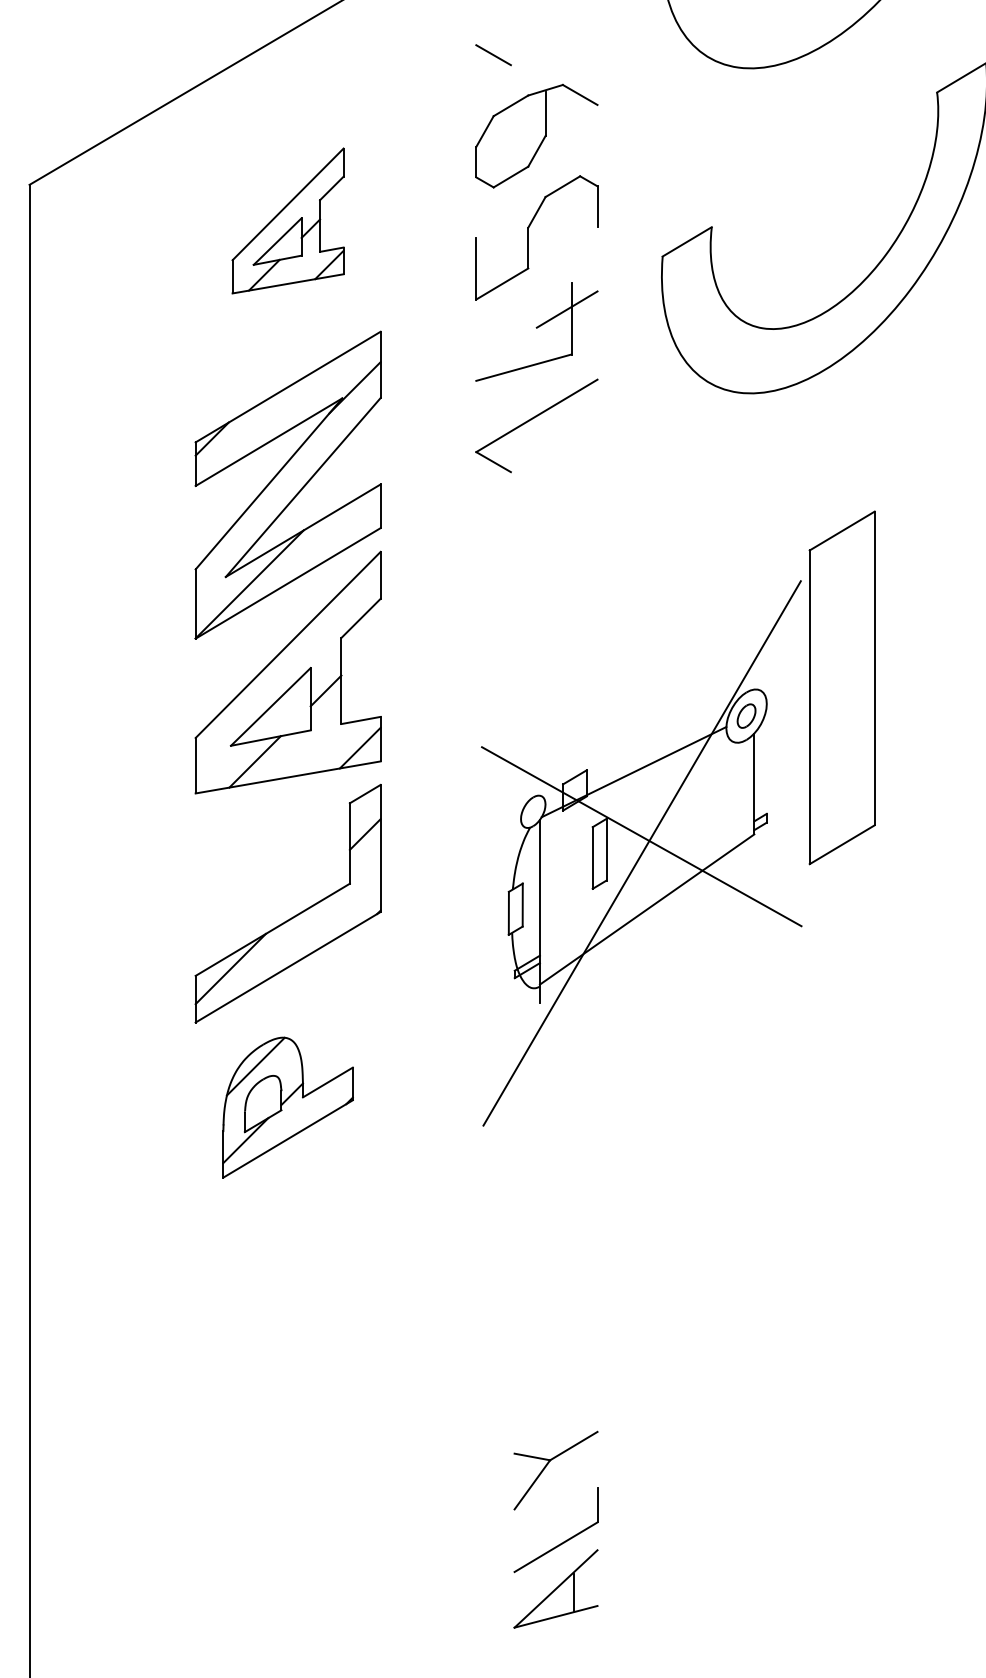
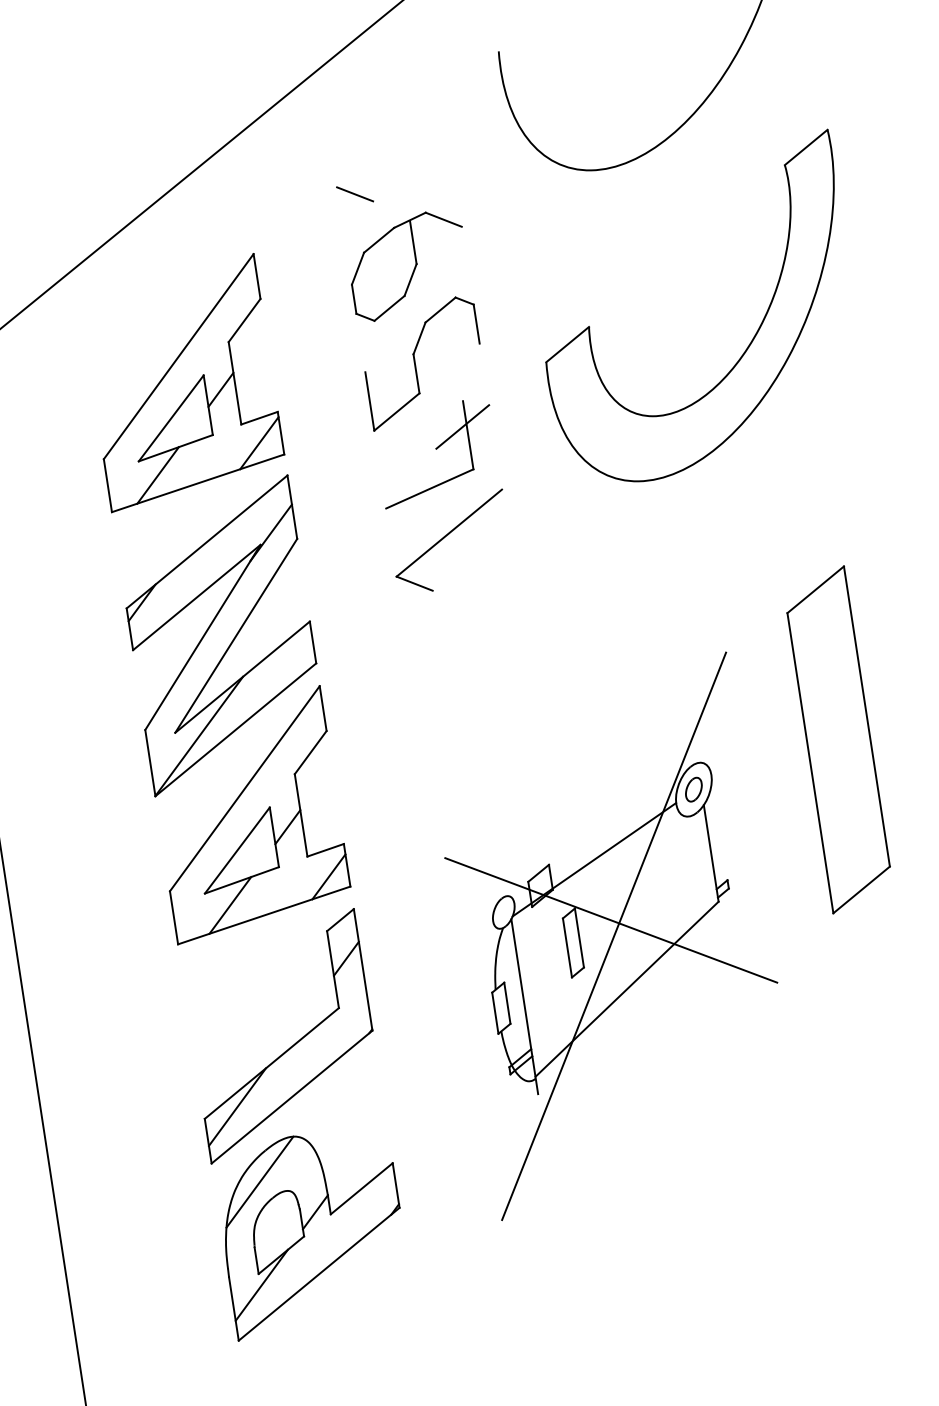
part: (287, 220) -> (182, 382), size x1.67
part: (841, 687) -> (837, 739), moved
part: (287, 1107) -> (311, 1231), size x1.43

